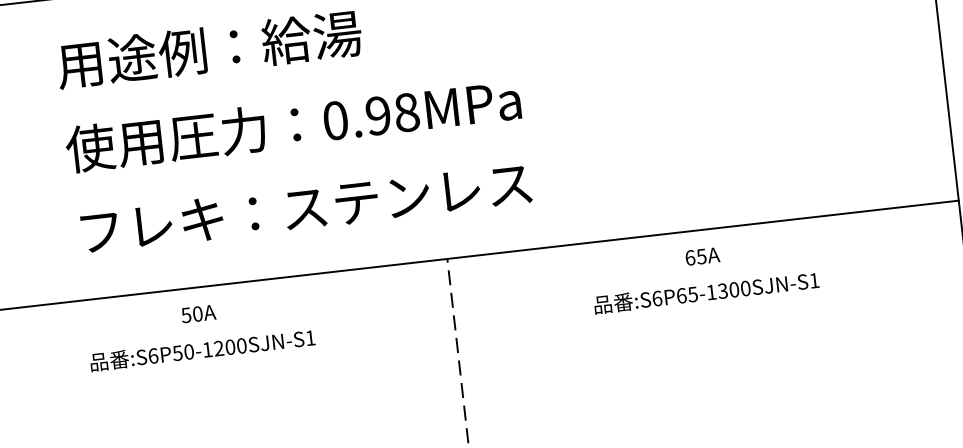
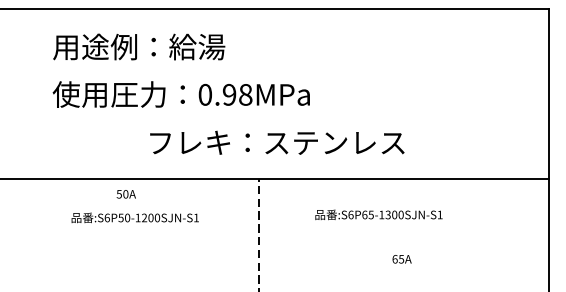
text: (306, 207) -> (277, 142), moved
text: (701, 256) -> (401, 259), moved
text: (705, 292) -> (378, 214), moved
text: (197, 314) -> (125, 194), moved
text: (201, 349) -> (134, 217), moved

